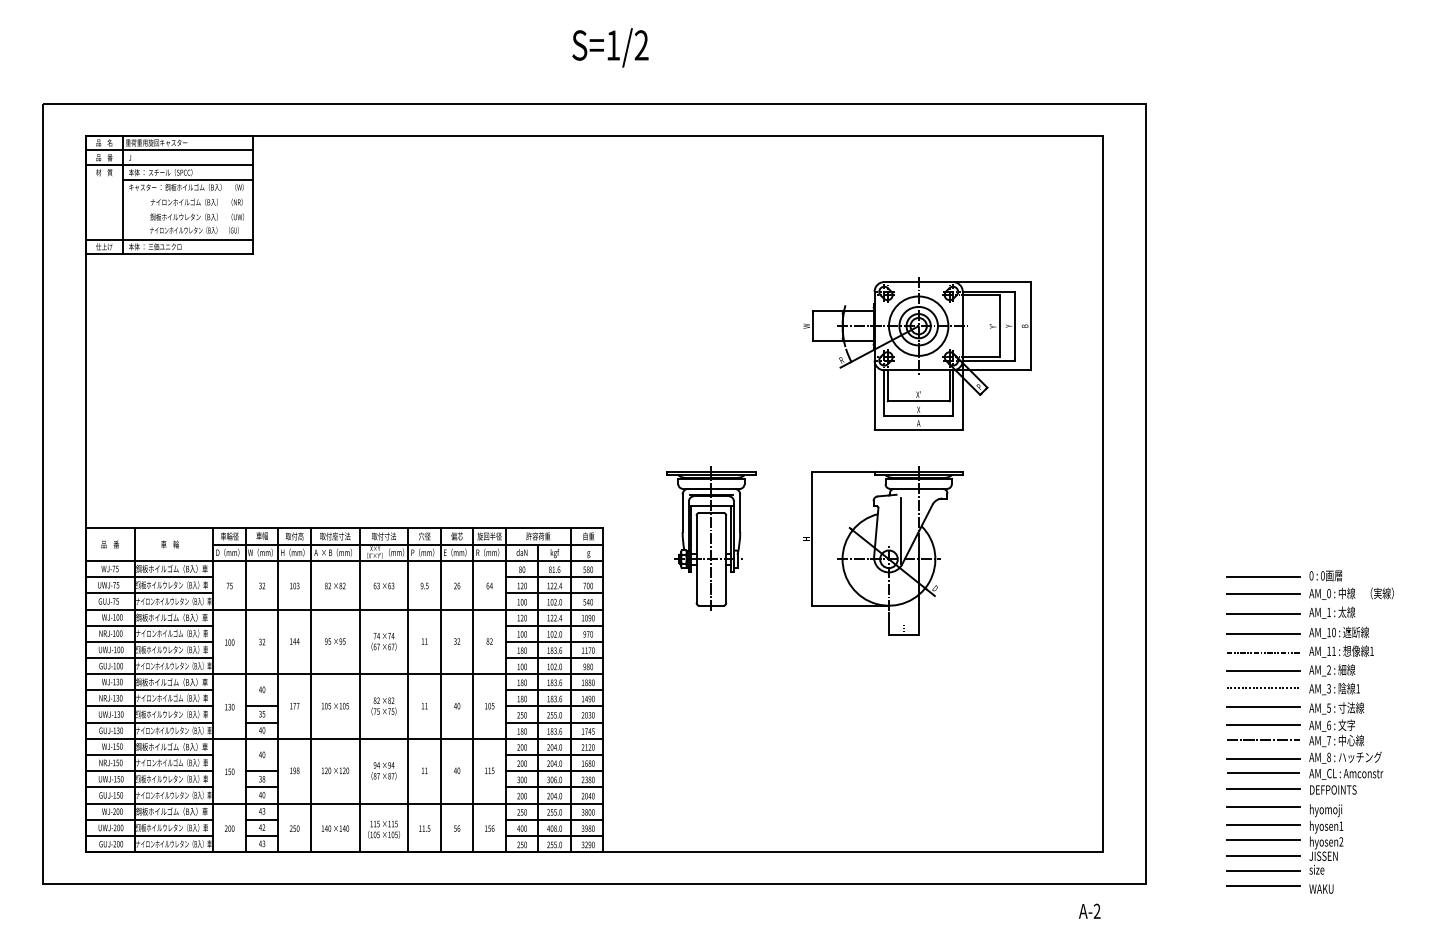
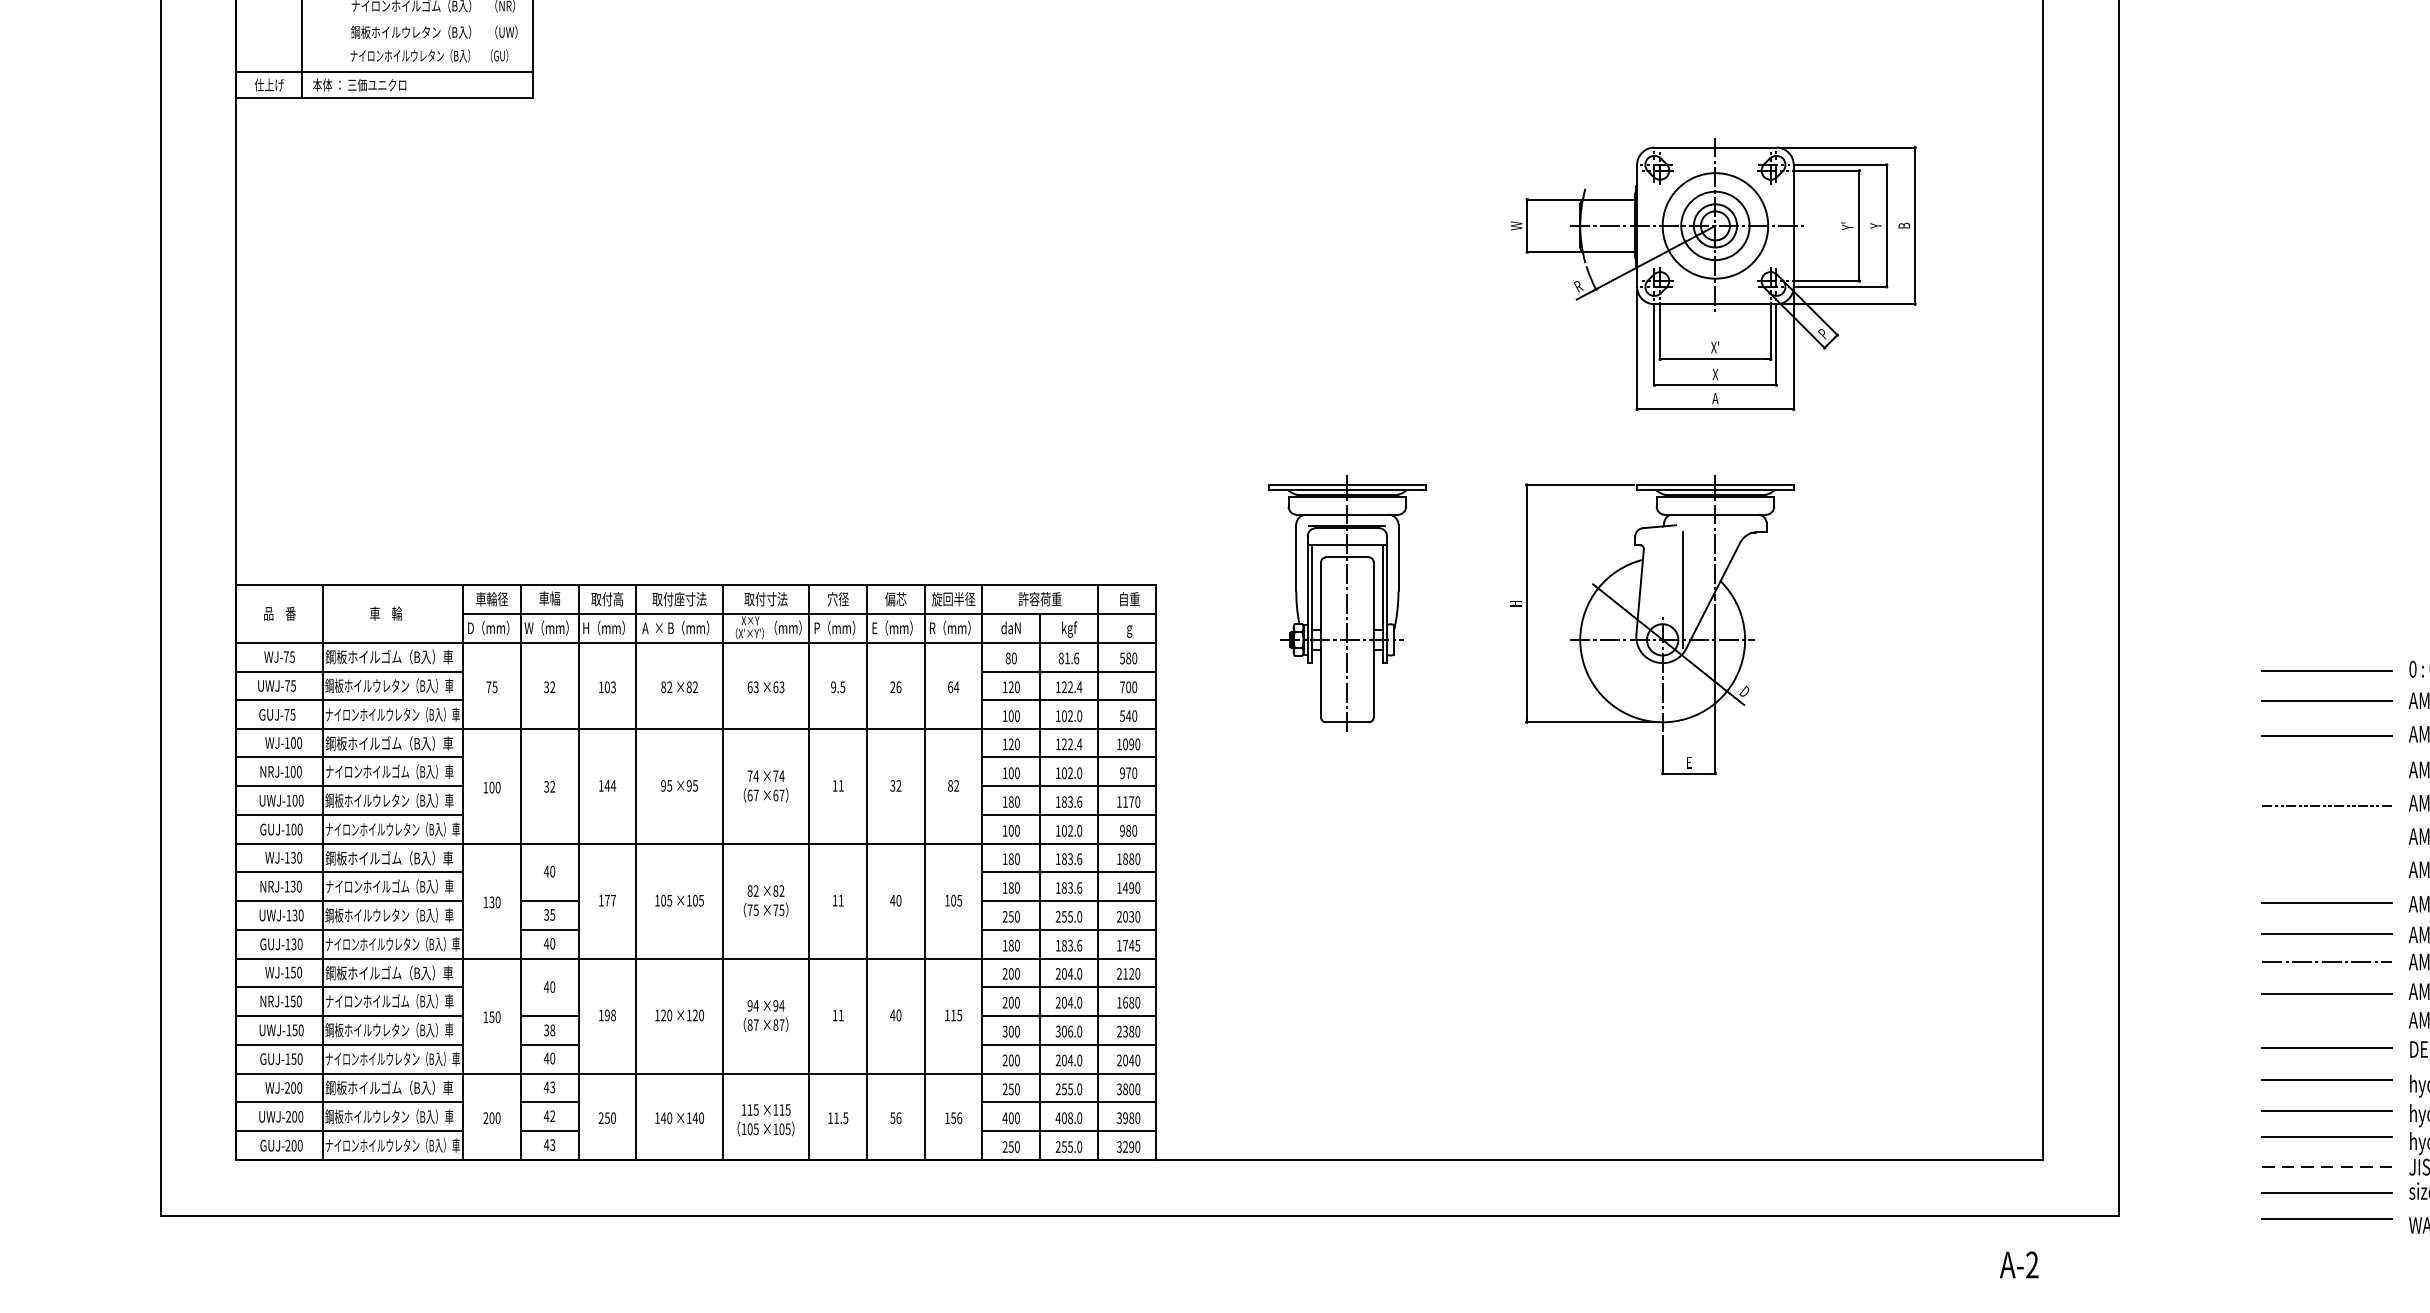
line: (1262, 633) -> (2325, 771), removed
line: (1262, 671) -> (2325, 839), removed
line: (1262, 688) -> (2325, 869), removed
line: (1262, 772) -> (2325, 1018), removed
line: (1263, 856) -> (2327, 1167), solid -> dashed

